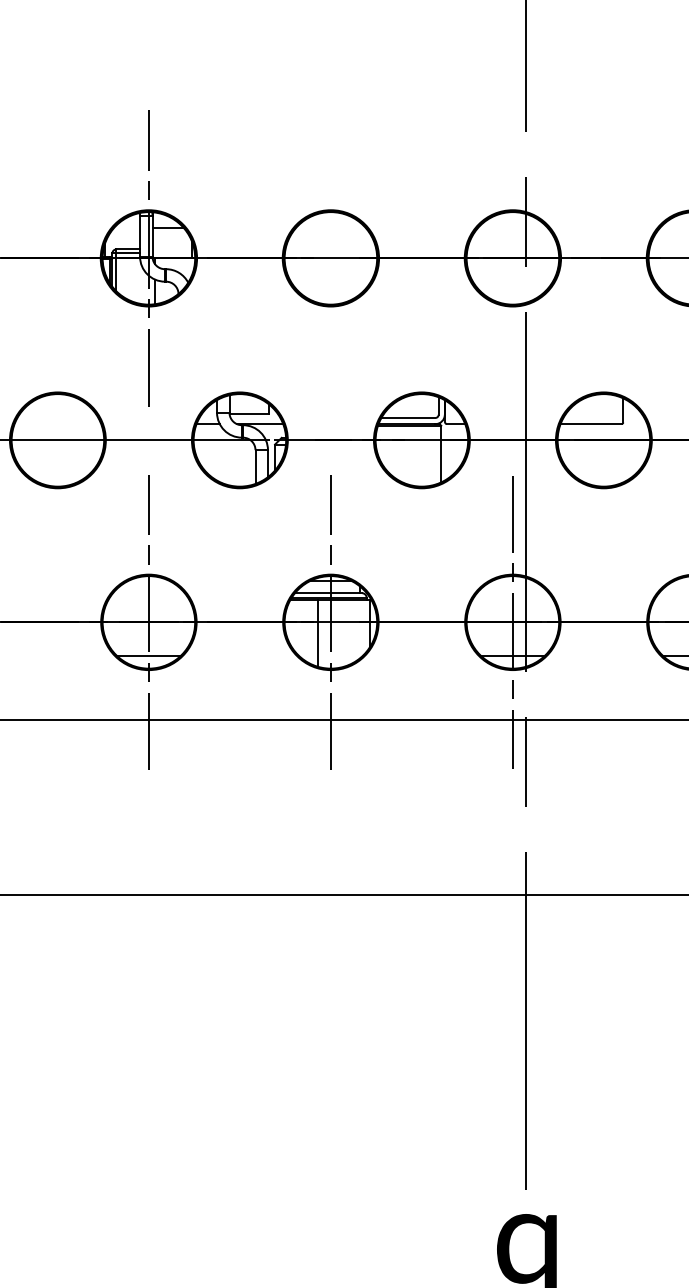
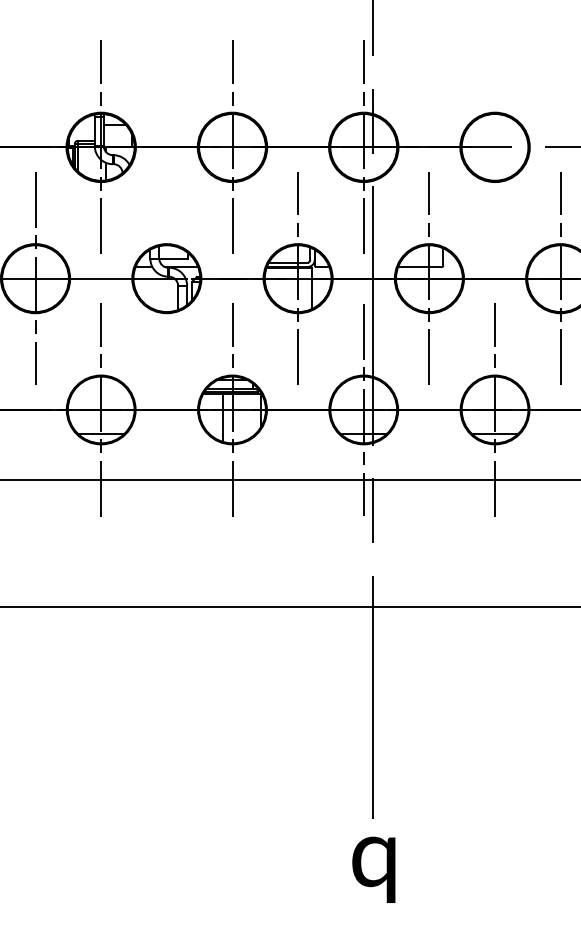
line: (330, 258) -> (232, 147), added
line: (512, 258) -> (363, 147), added
line: (57, 440) -> (35, 278), added
line: (422, 440) -> (298, 278), added
line: (604, 440) -> (429, 278), added

